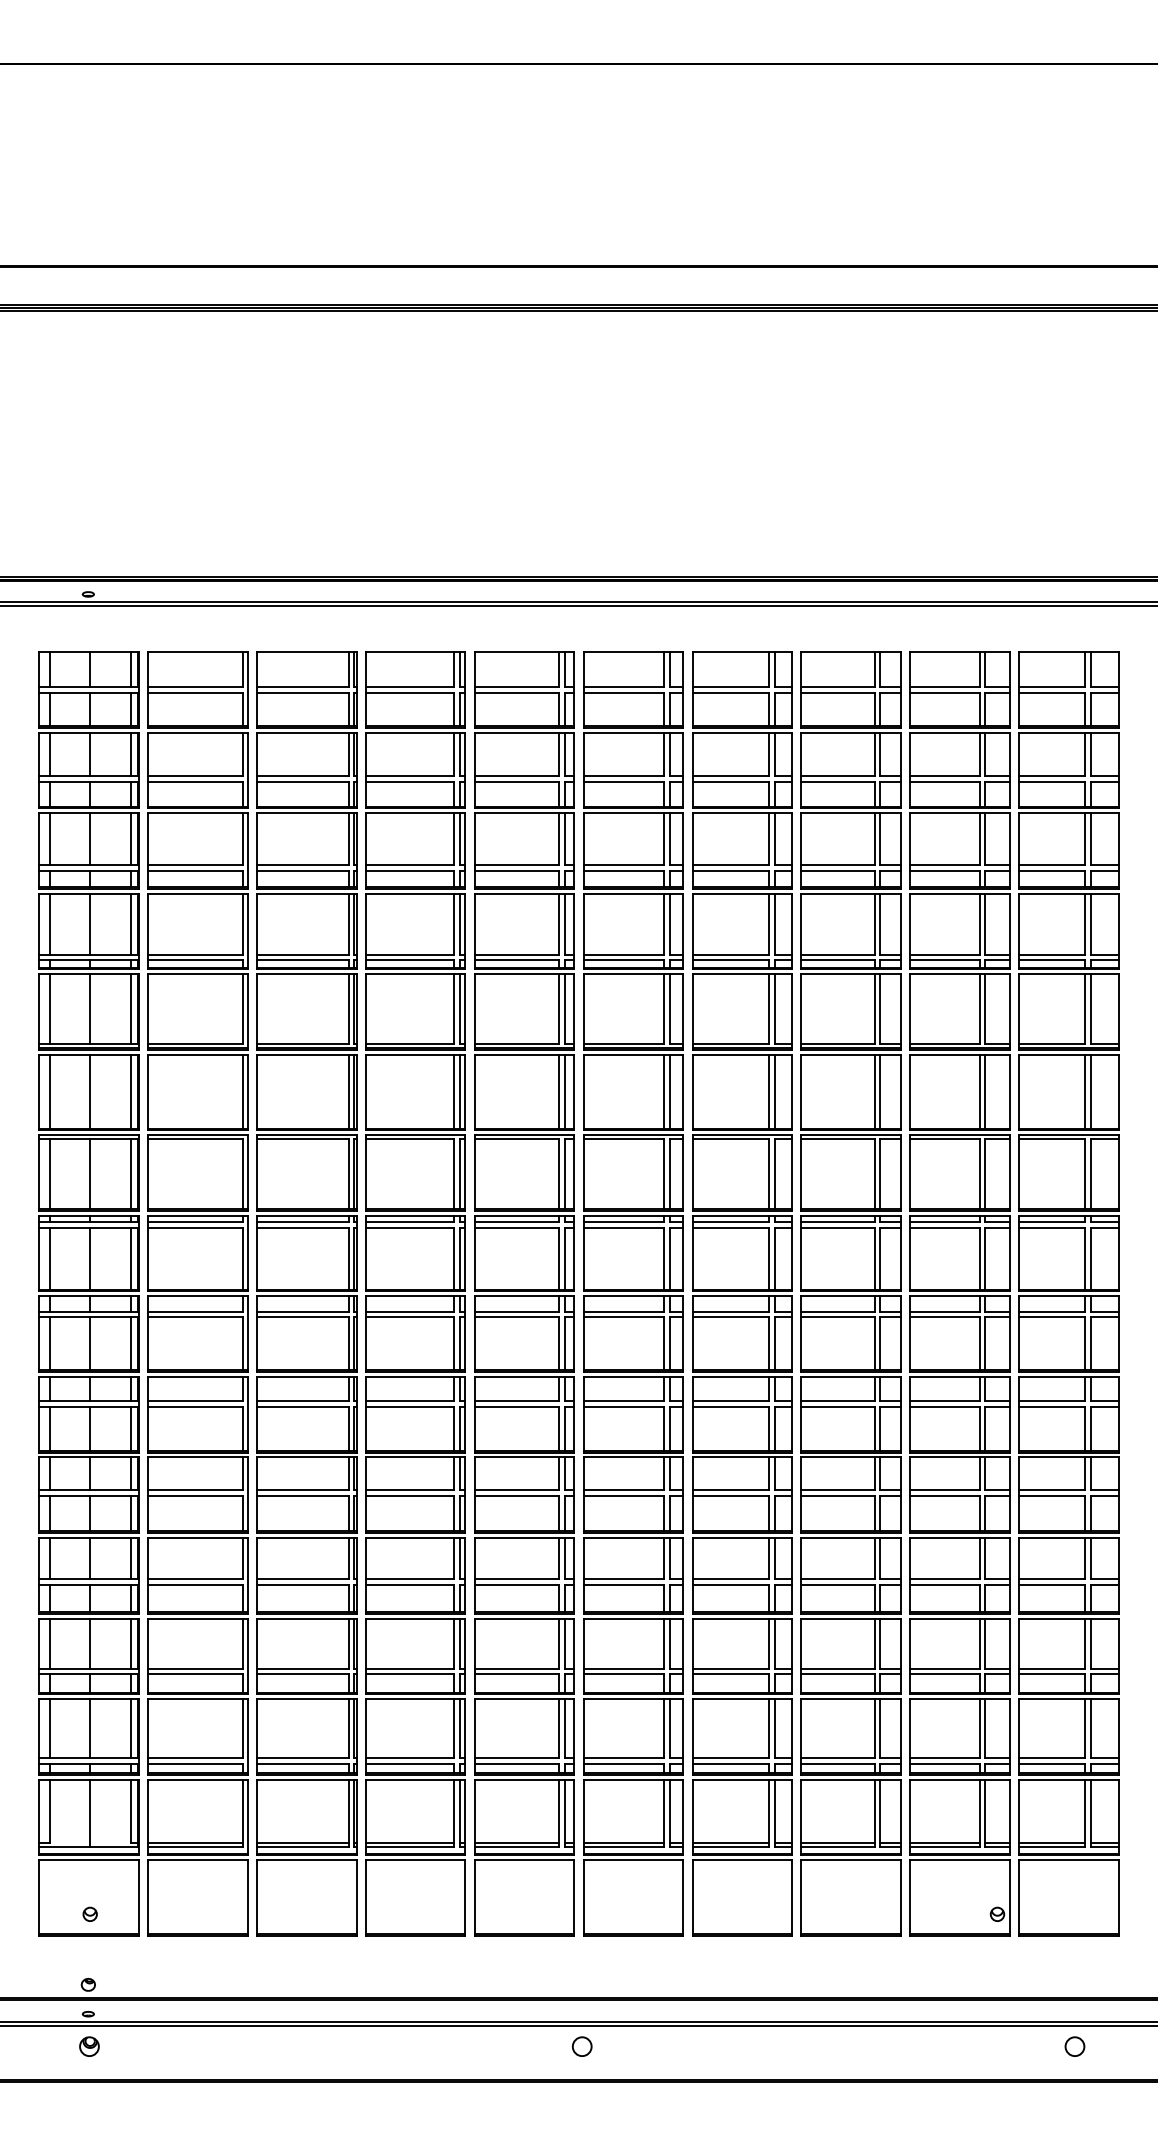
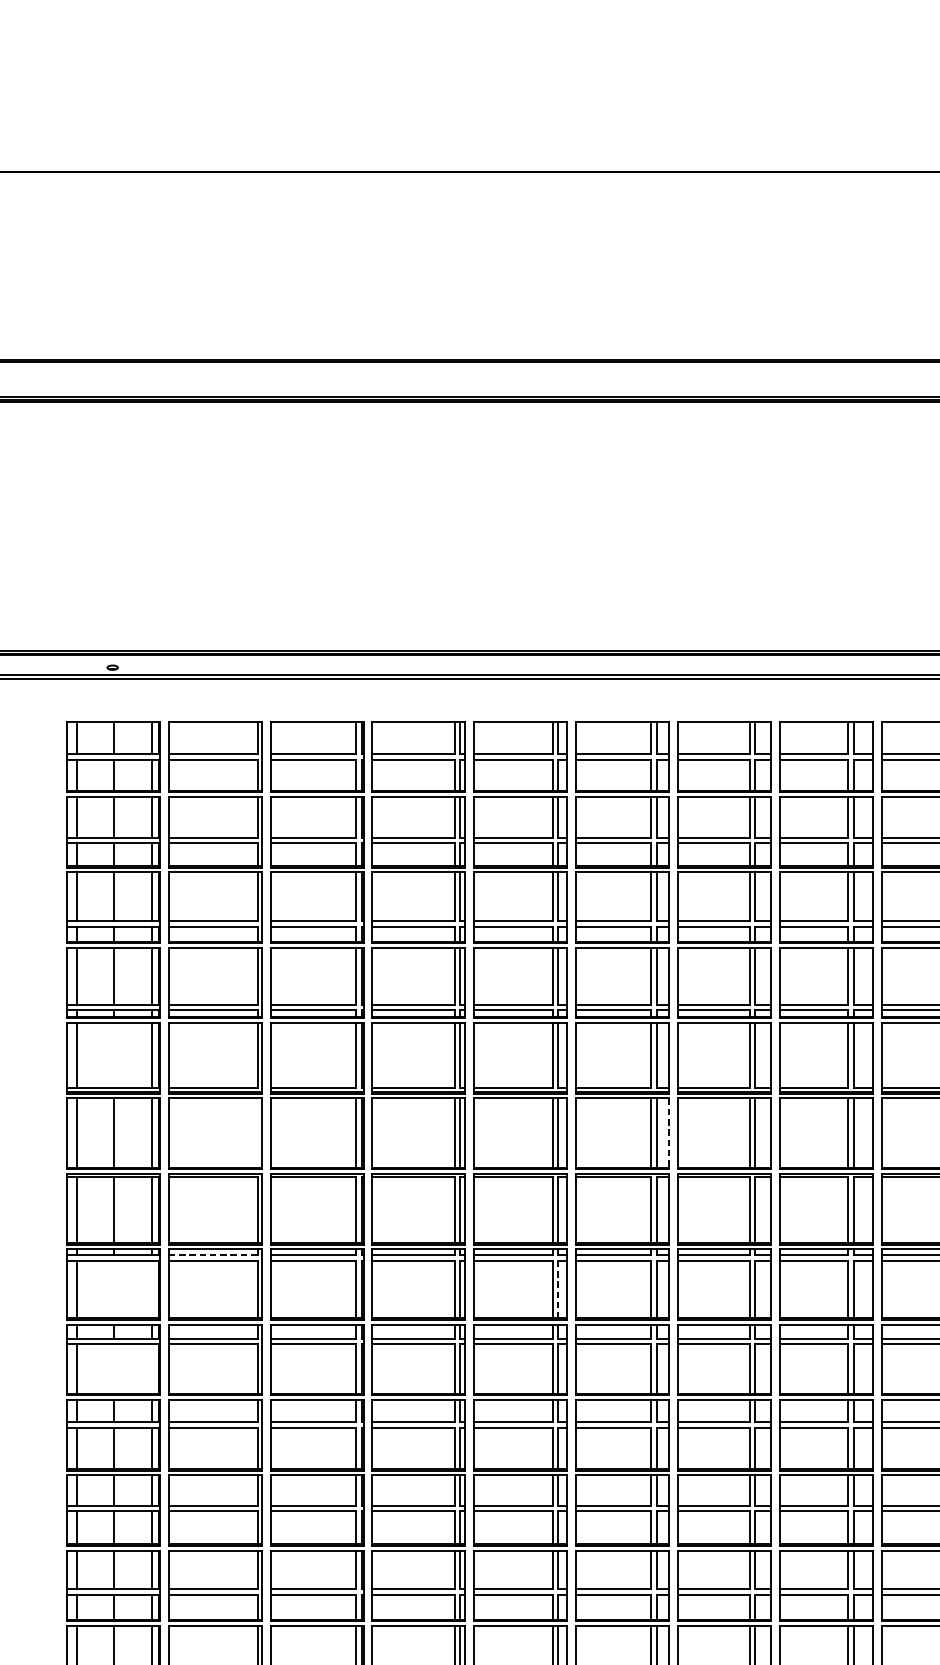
line: (90, 1008) -> (114, 1055), removed
line: (243, 1091) -> (257, 1132), removed
line: (683, 1092) -> (669, 1133), solid -> dashed
line: (195, 1222) -> (212, 1255), solid -> dashed
line: (90, 1258) -> (114, 1289), removed
line: (130, 1258) -> (152, 1289), removed
line: (564, 1259) -> (558, 1290), solid -> dashed
line: (90, 1343) -> (114, 1368), removed
line: (130, 1343) -> (152, 1368), removed

